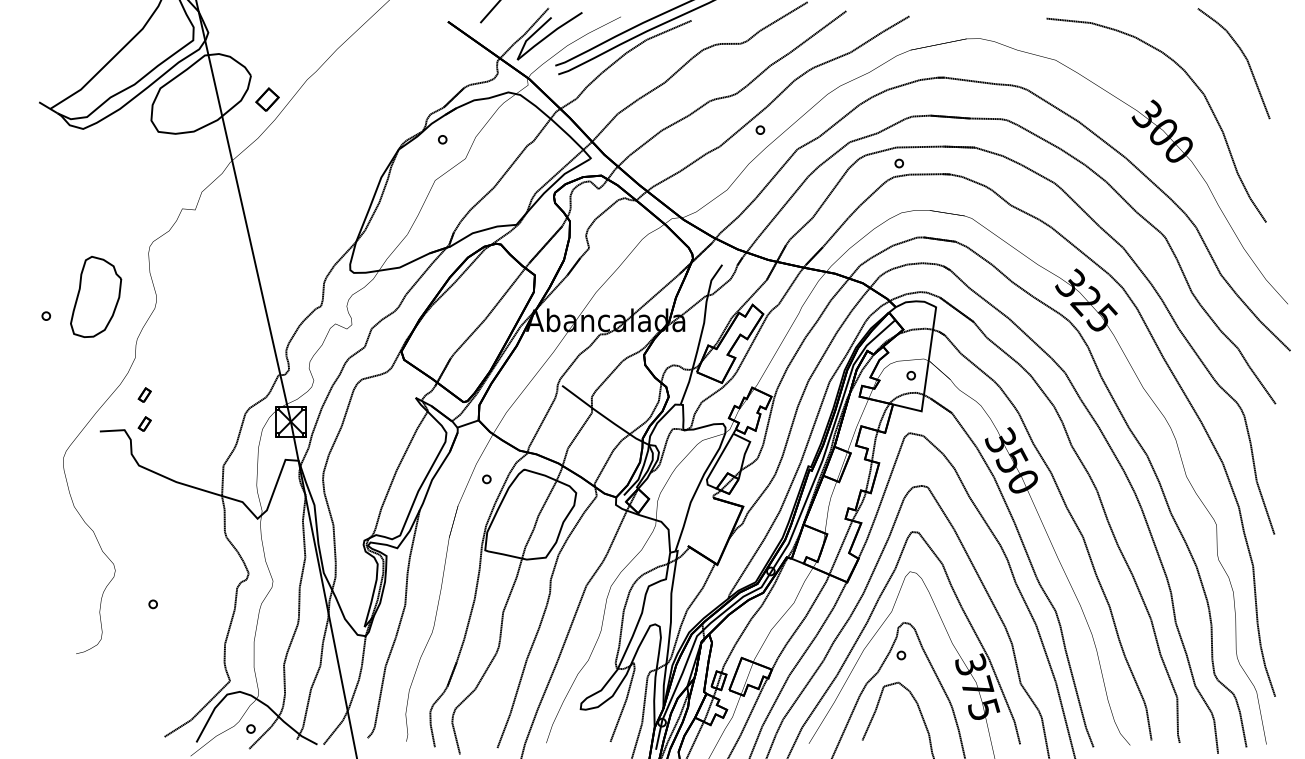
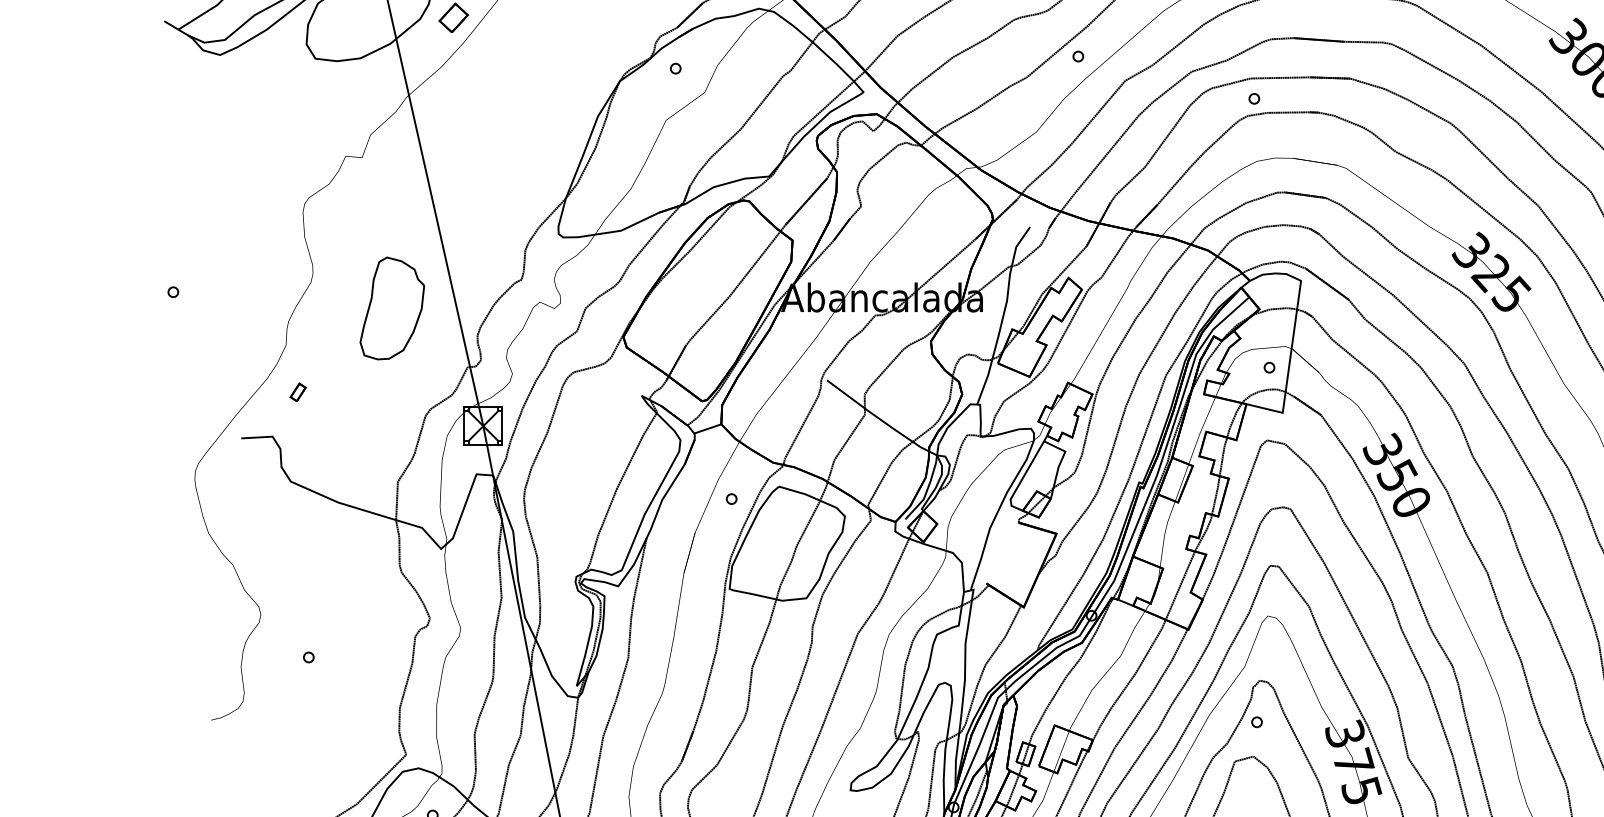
part: (96, 296) -> (392, 307), moved
part: (144, 423) -> (297, 428), removed

